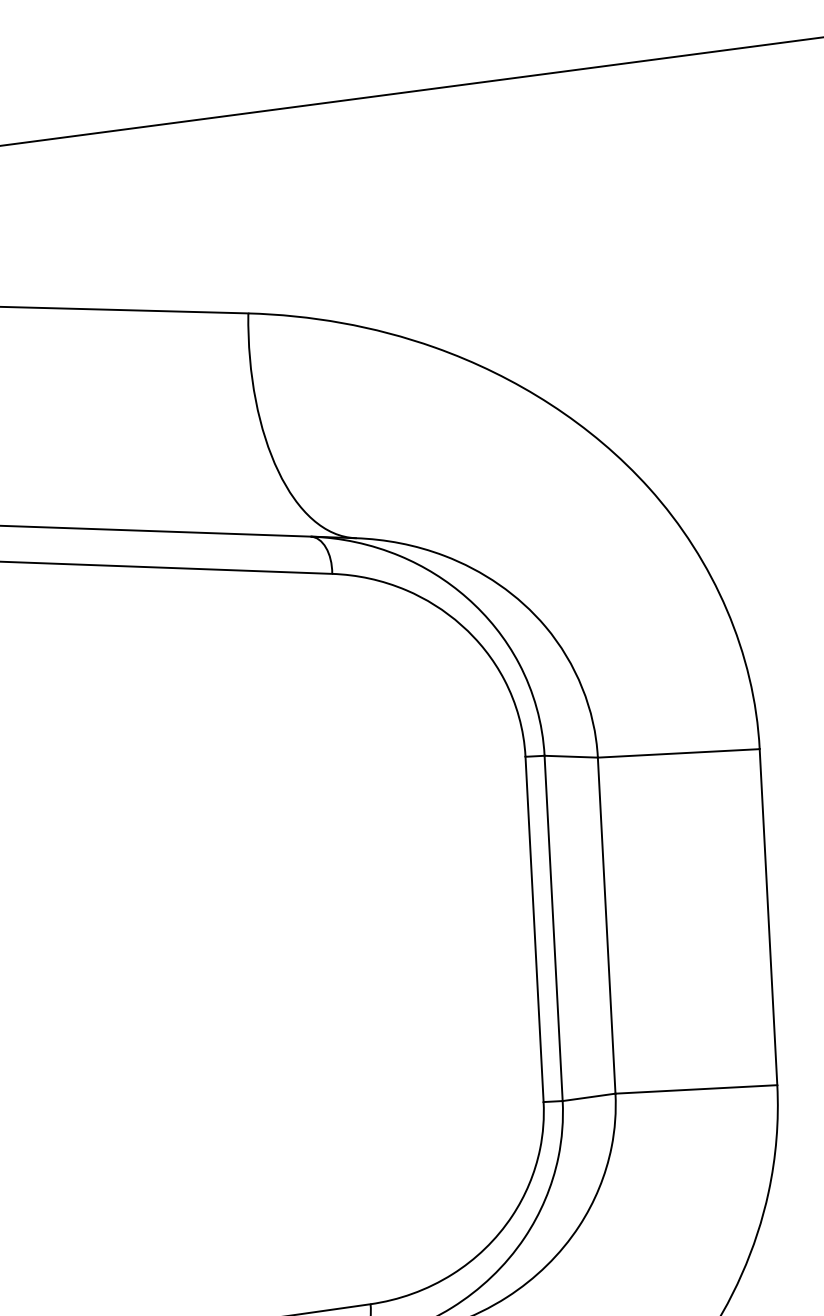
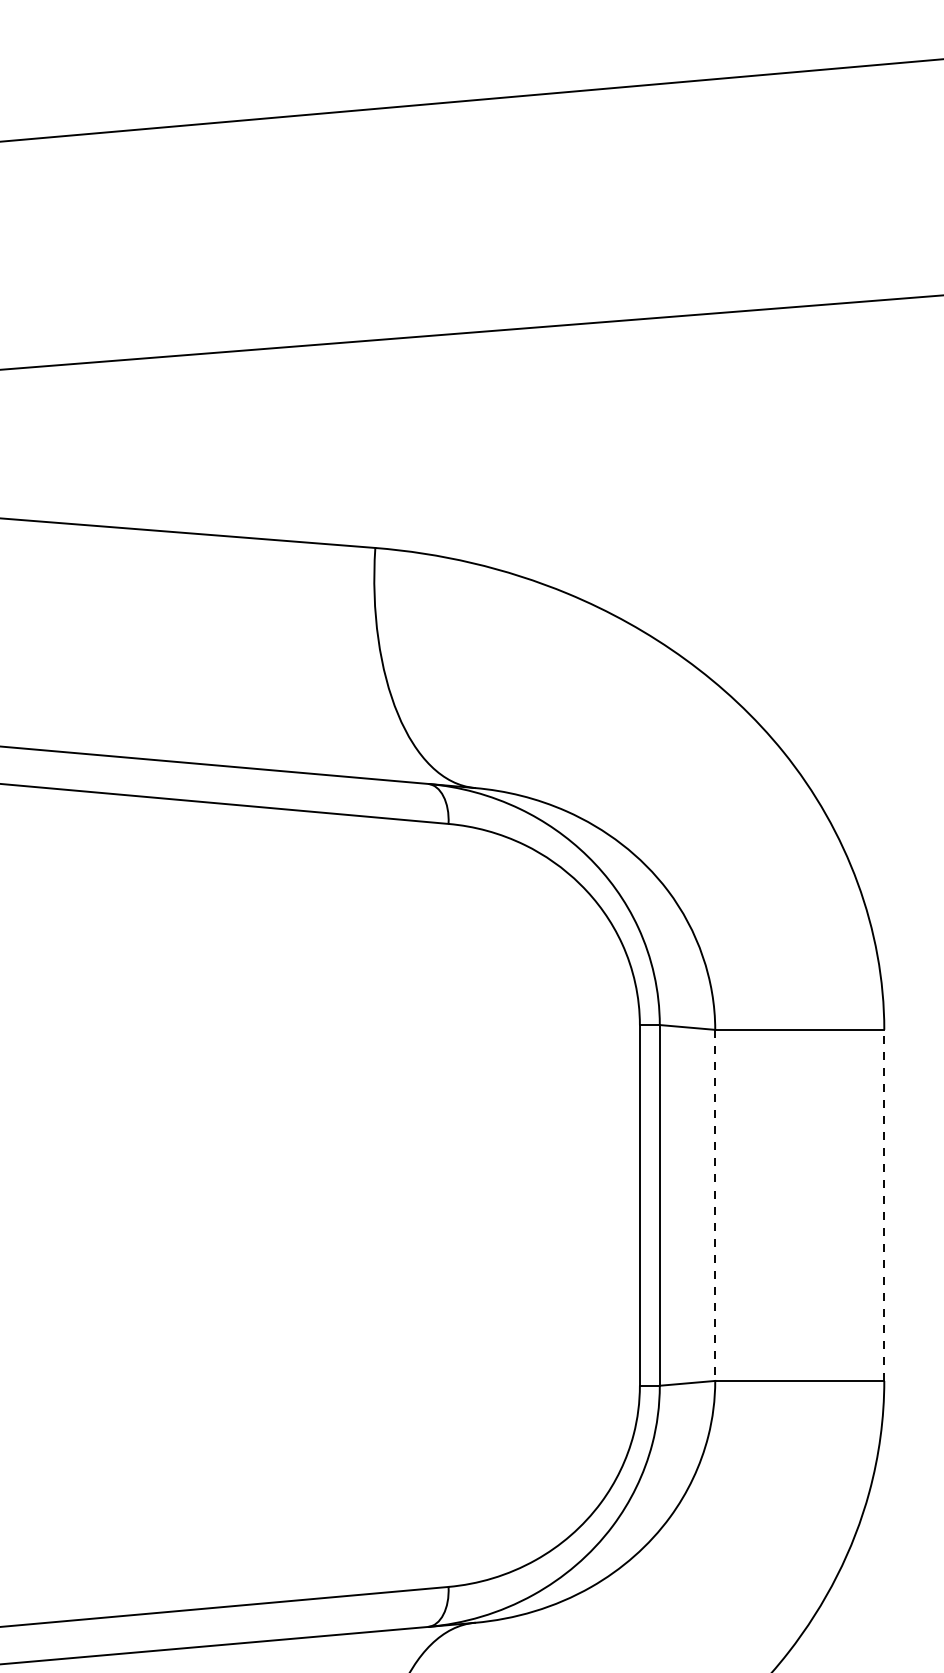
line: (768, 917) -> (884, 1205), solid -> dashed
line: (606, 925) -> (715, 1205), solid -> dashed

